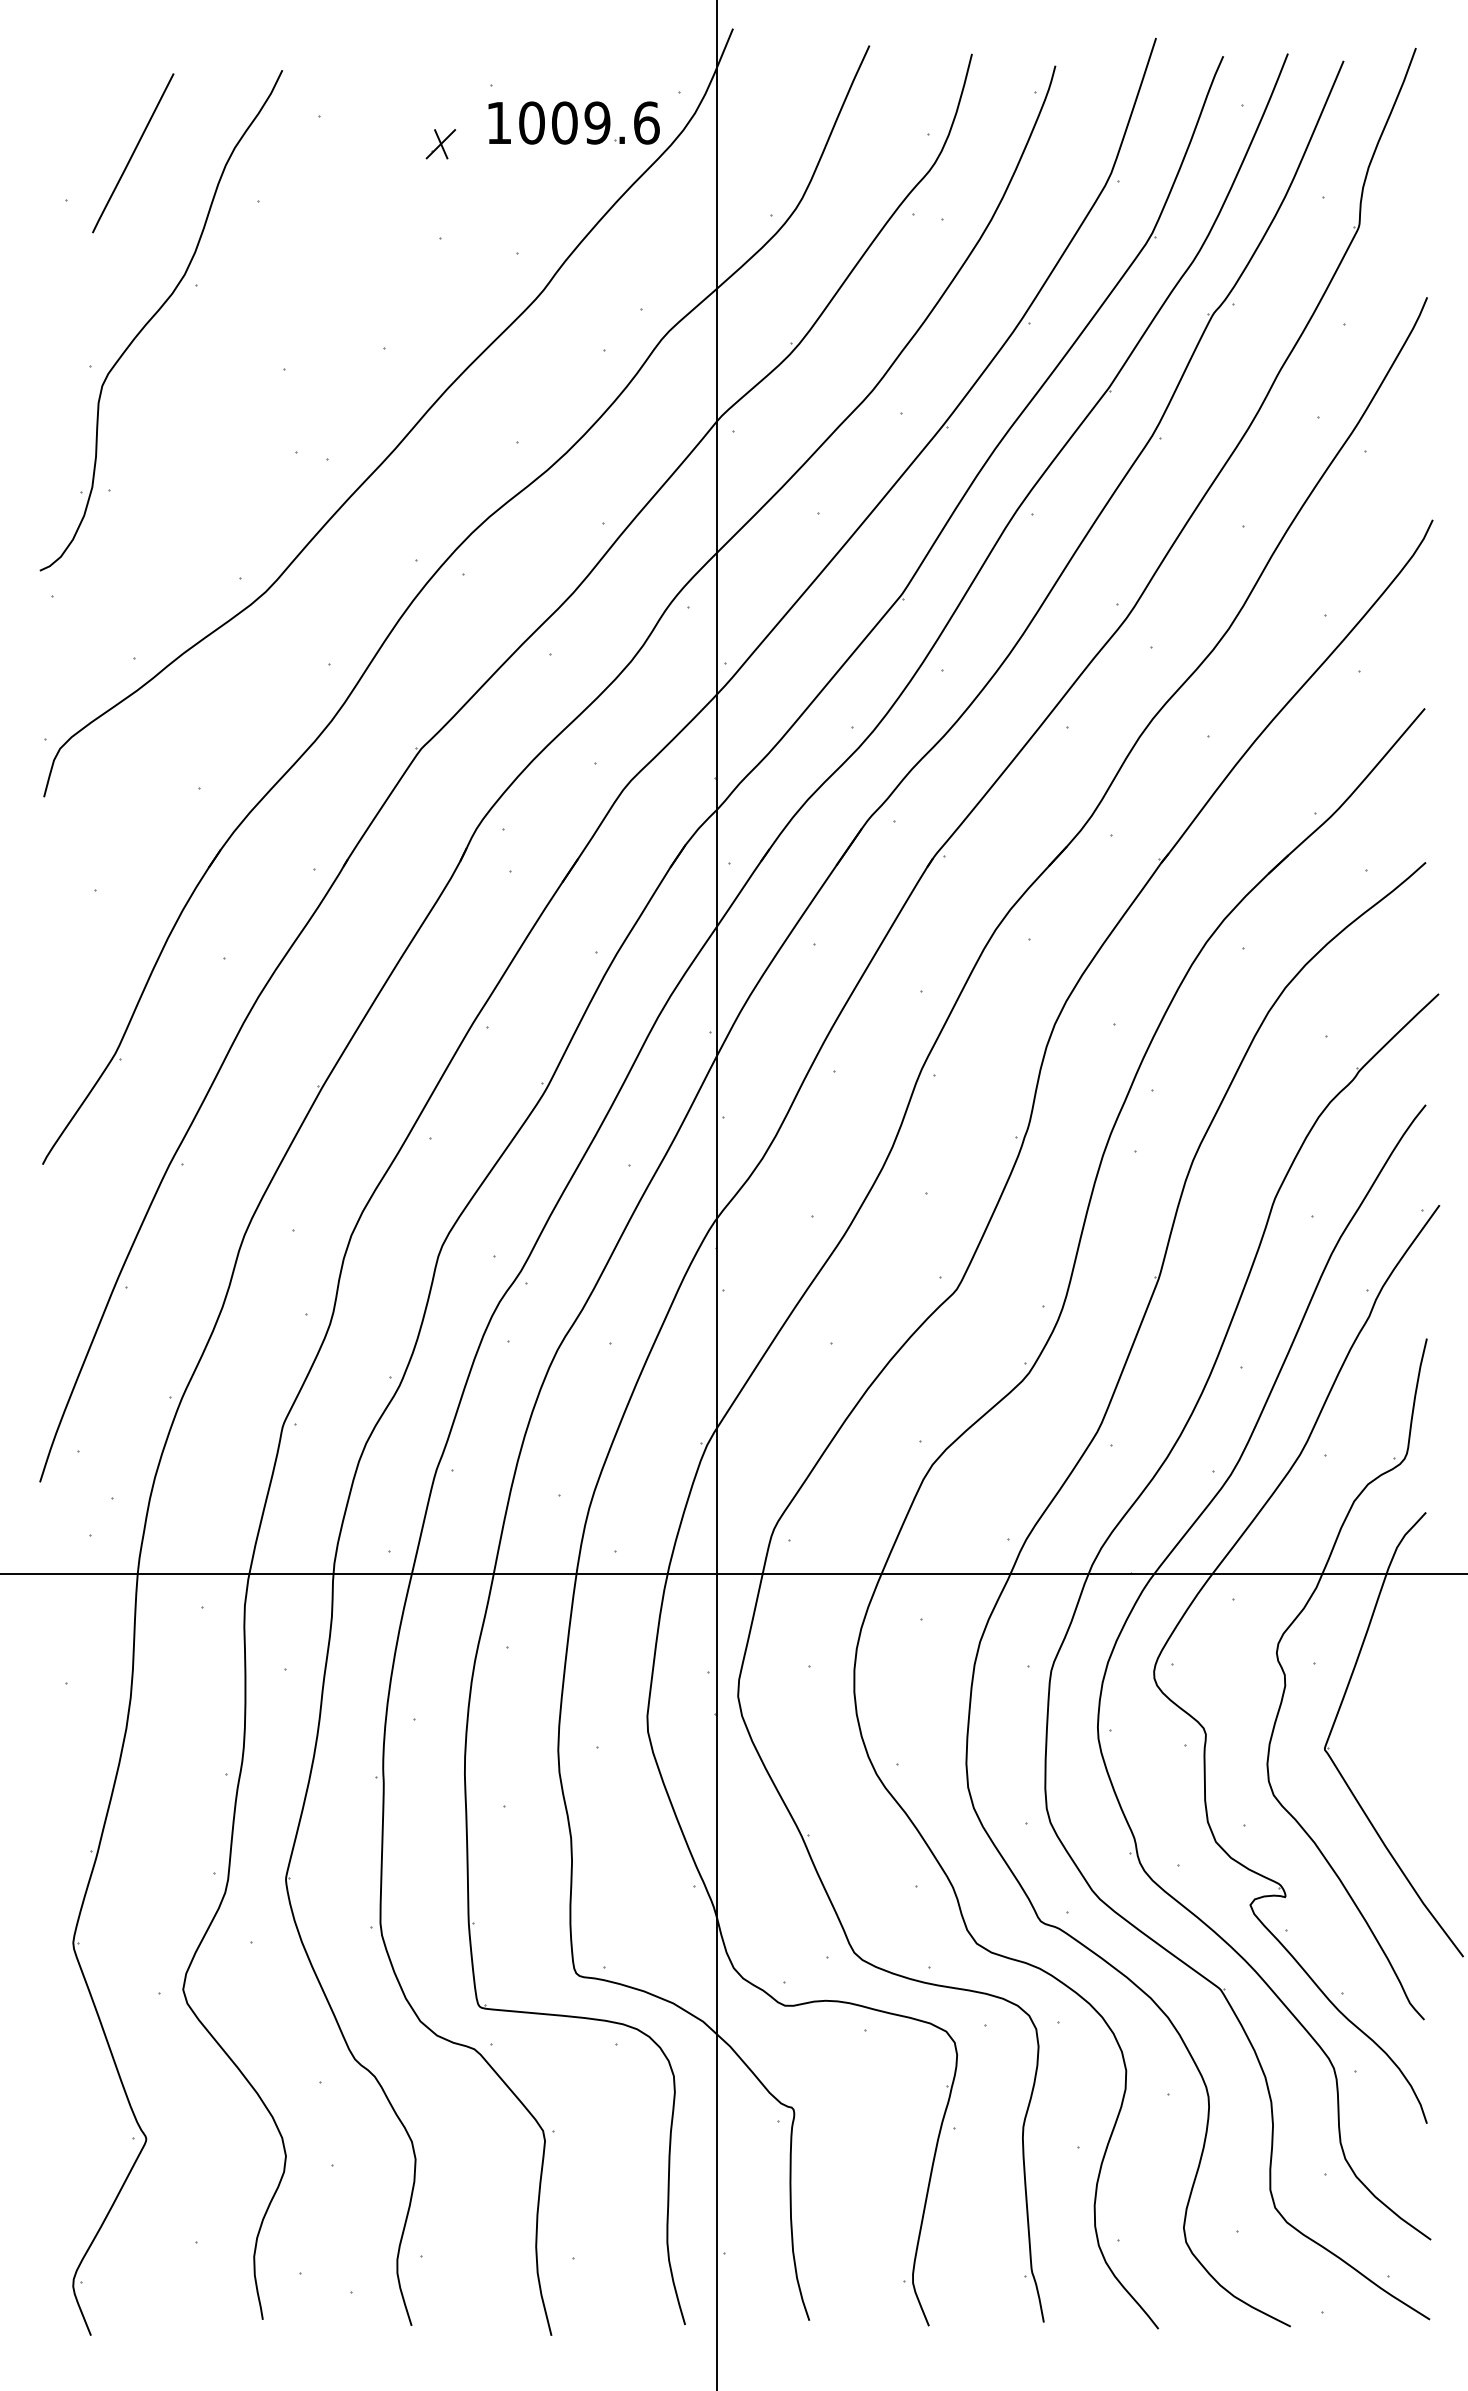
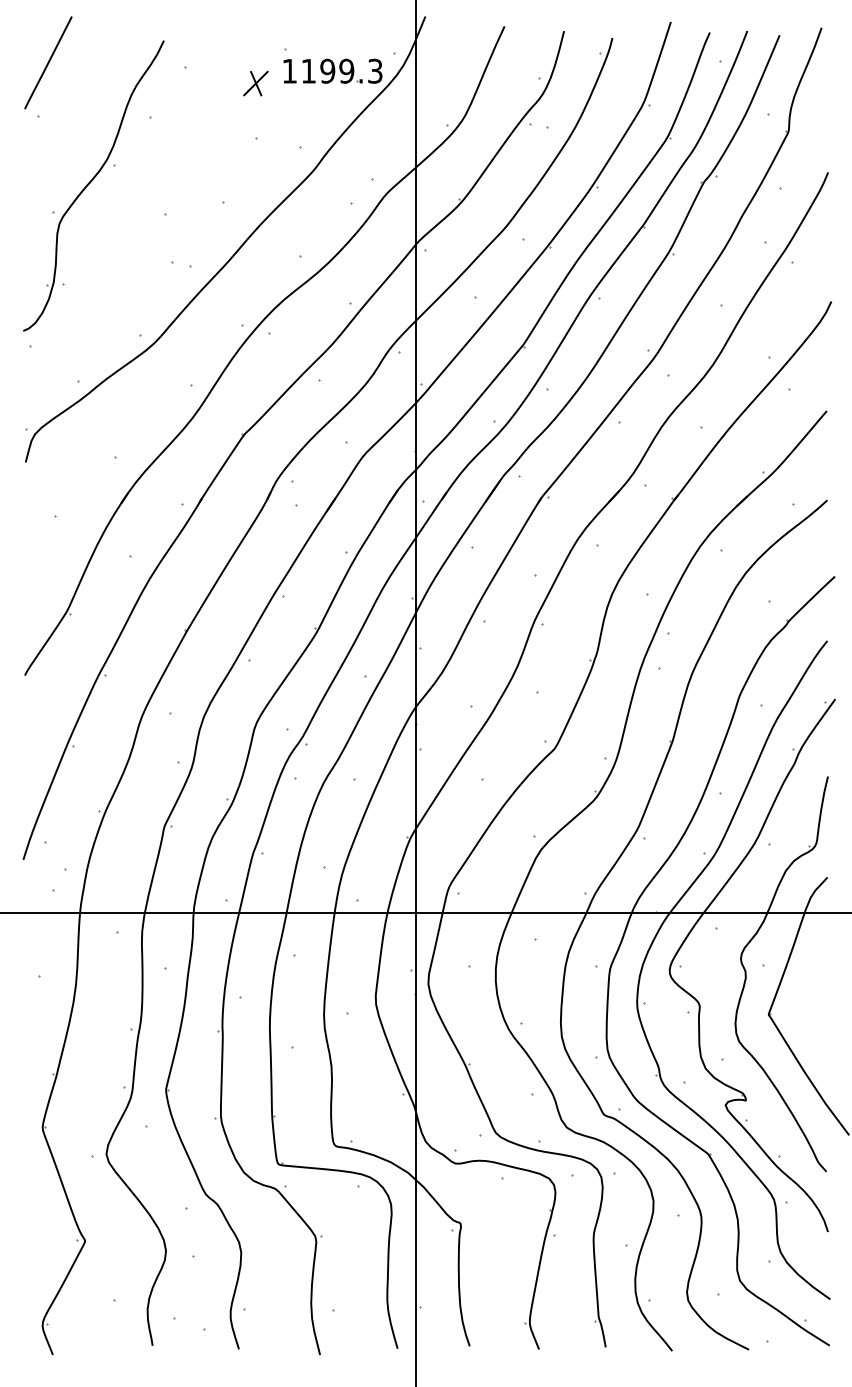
text: (588, 121) -> (341, 70), 1009.6 -> 1199.3
part: (440, 144) -> (255, 83), size x1.43
line: (133, 152) -> (48, 62), moved

